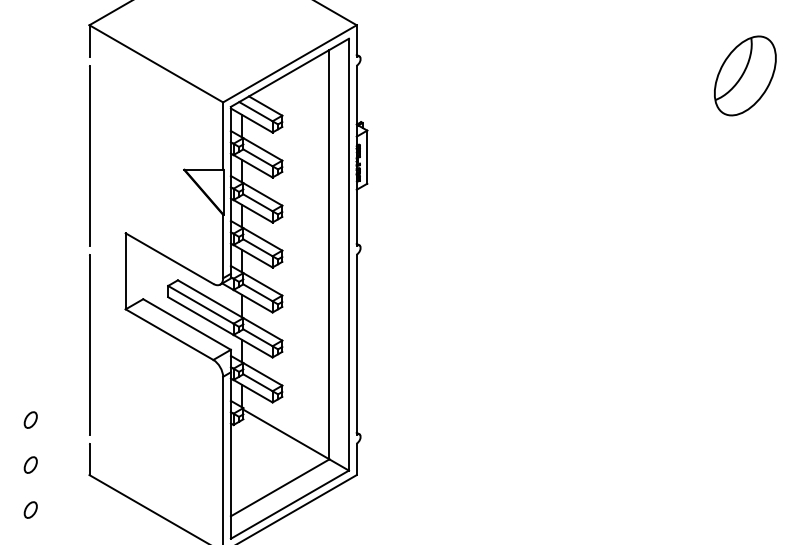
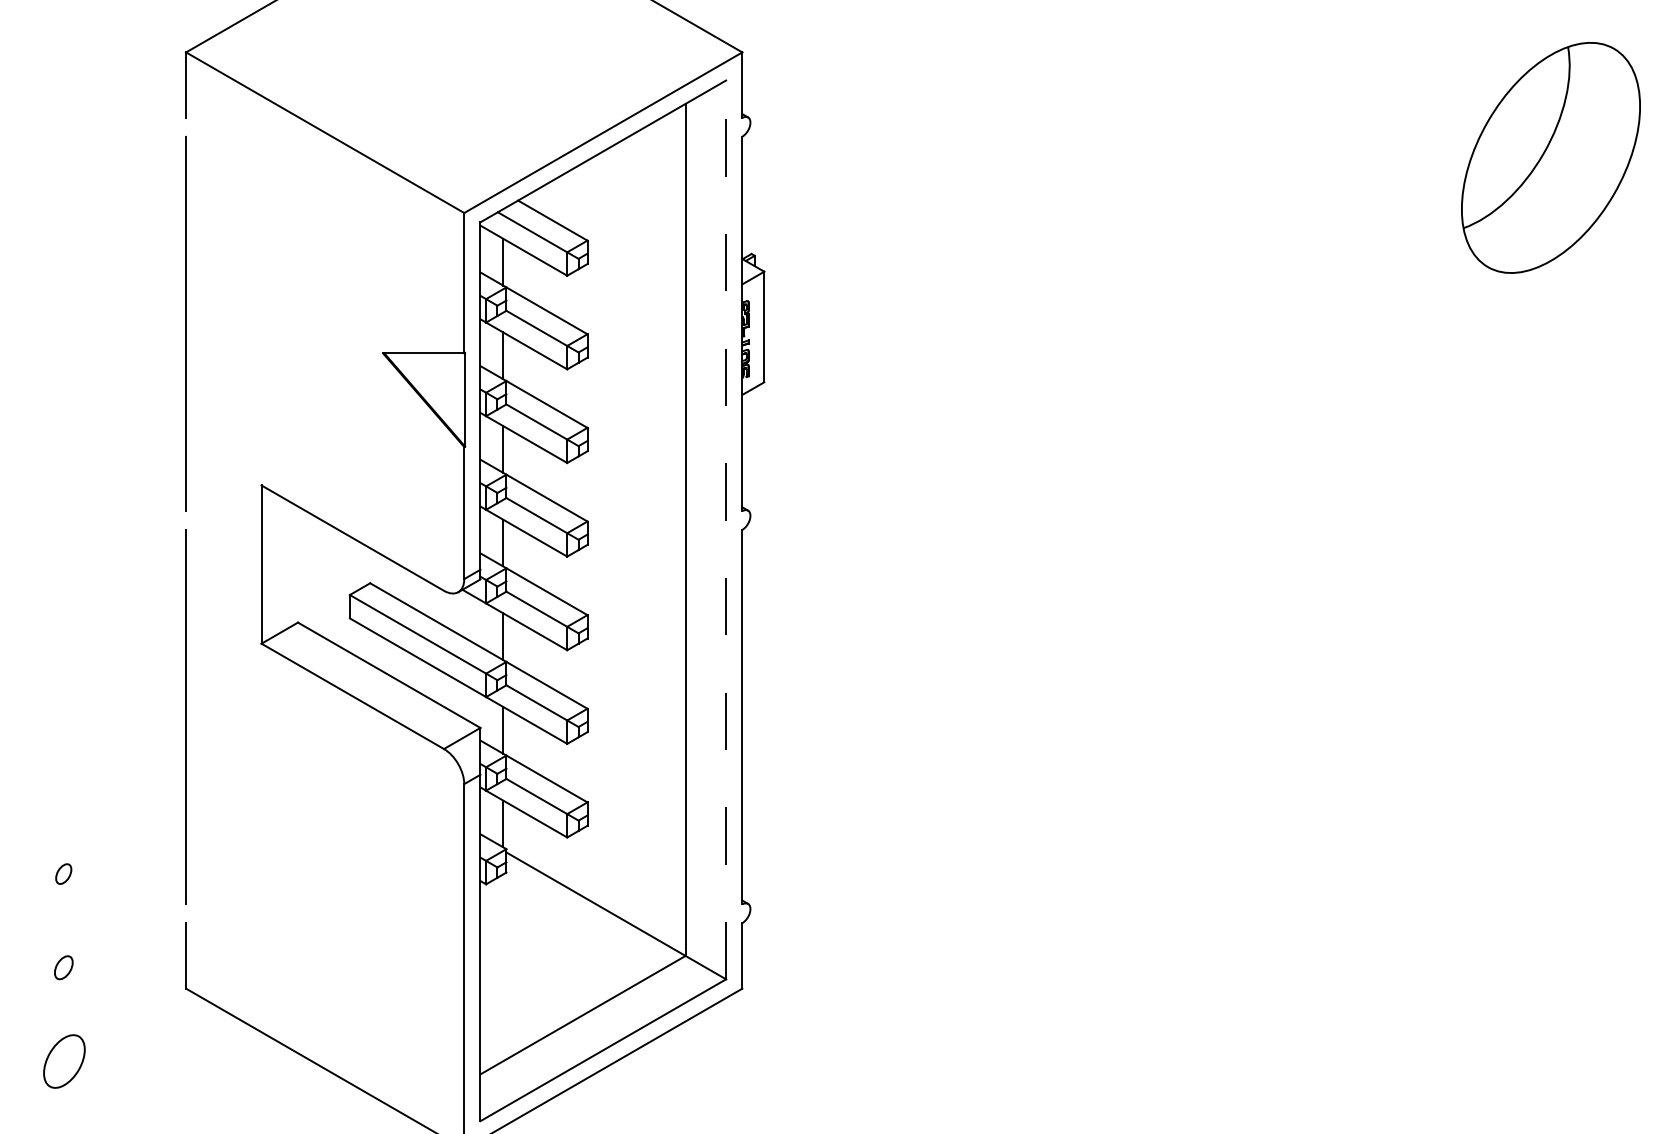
part: (745, 75) -> (1551, 157), size x1.4
line: (348, 254) -> (725, 529), solid -> dashed
part: (30, 419) -> (63, 872), size x0.6
part: (30, 464) -> (63, 966), size x0.7
part: (30, 509) -> (63, 1060), size x1.6

